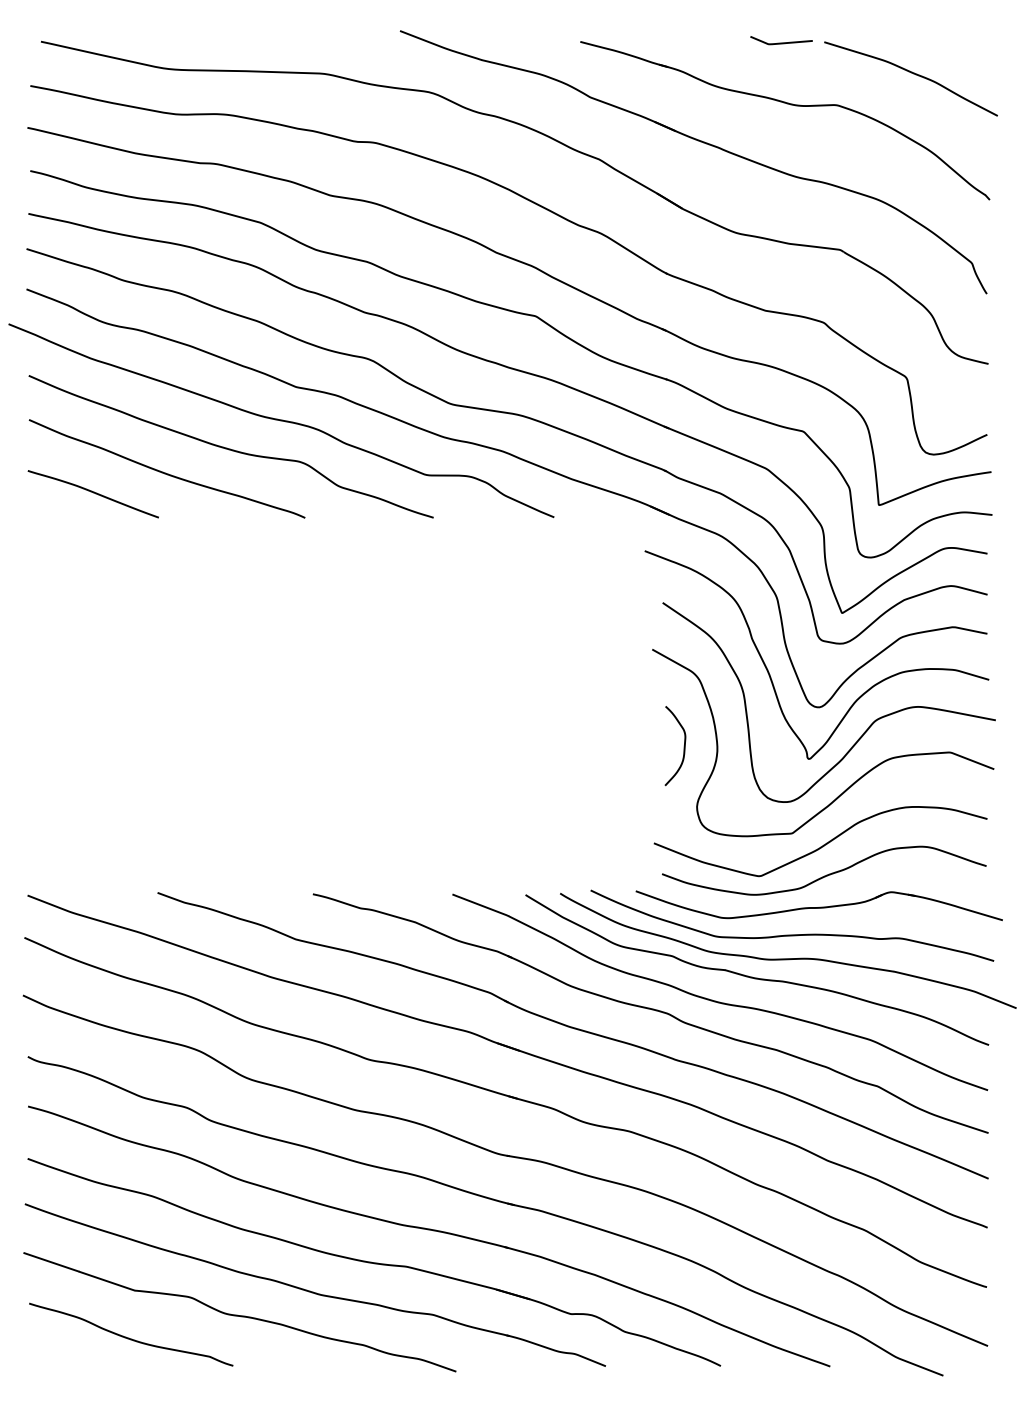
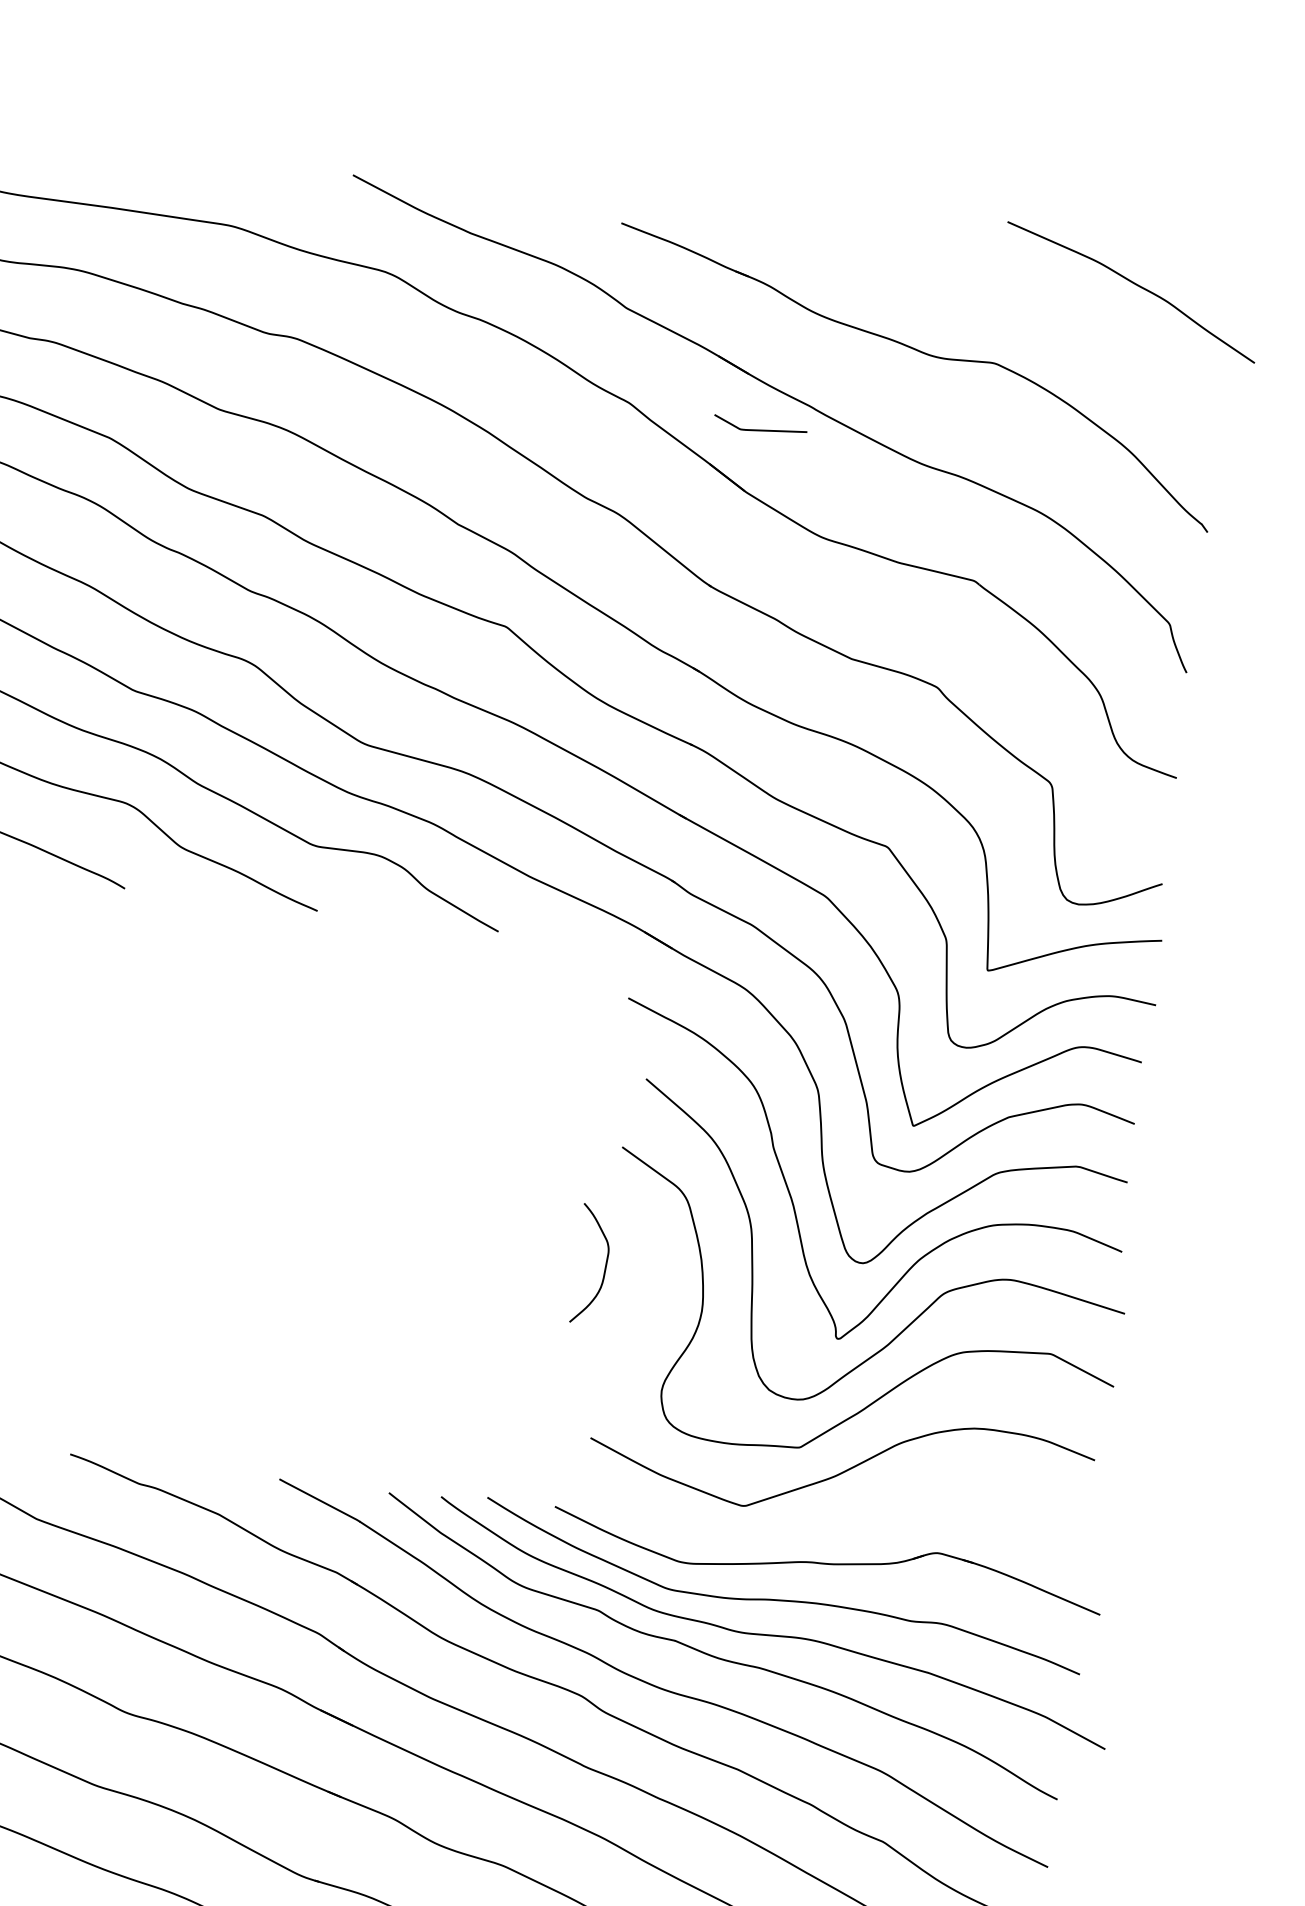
curve: (781, 42) -> (760, 429), moved
curve: (913, 74) -> (1135, 286), moved
curve: (683, 746) -> (603, 1266), moved
curve: (826, 874) -> (843, 1515), removed

